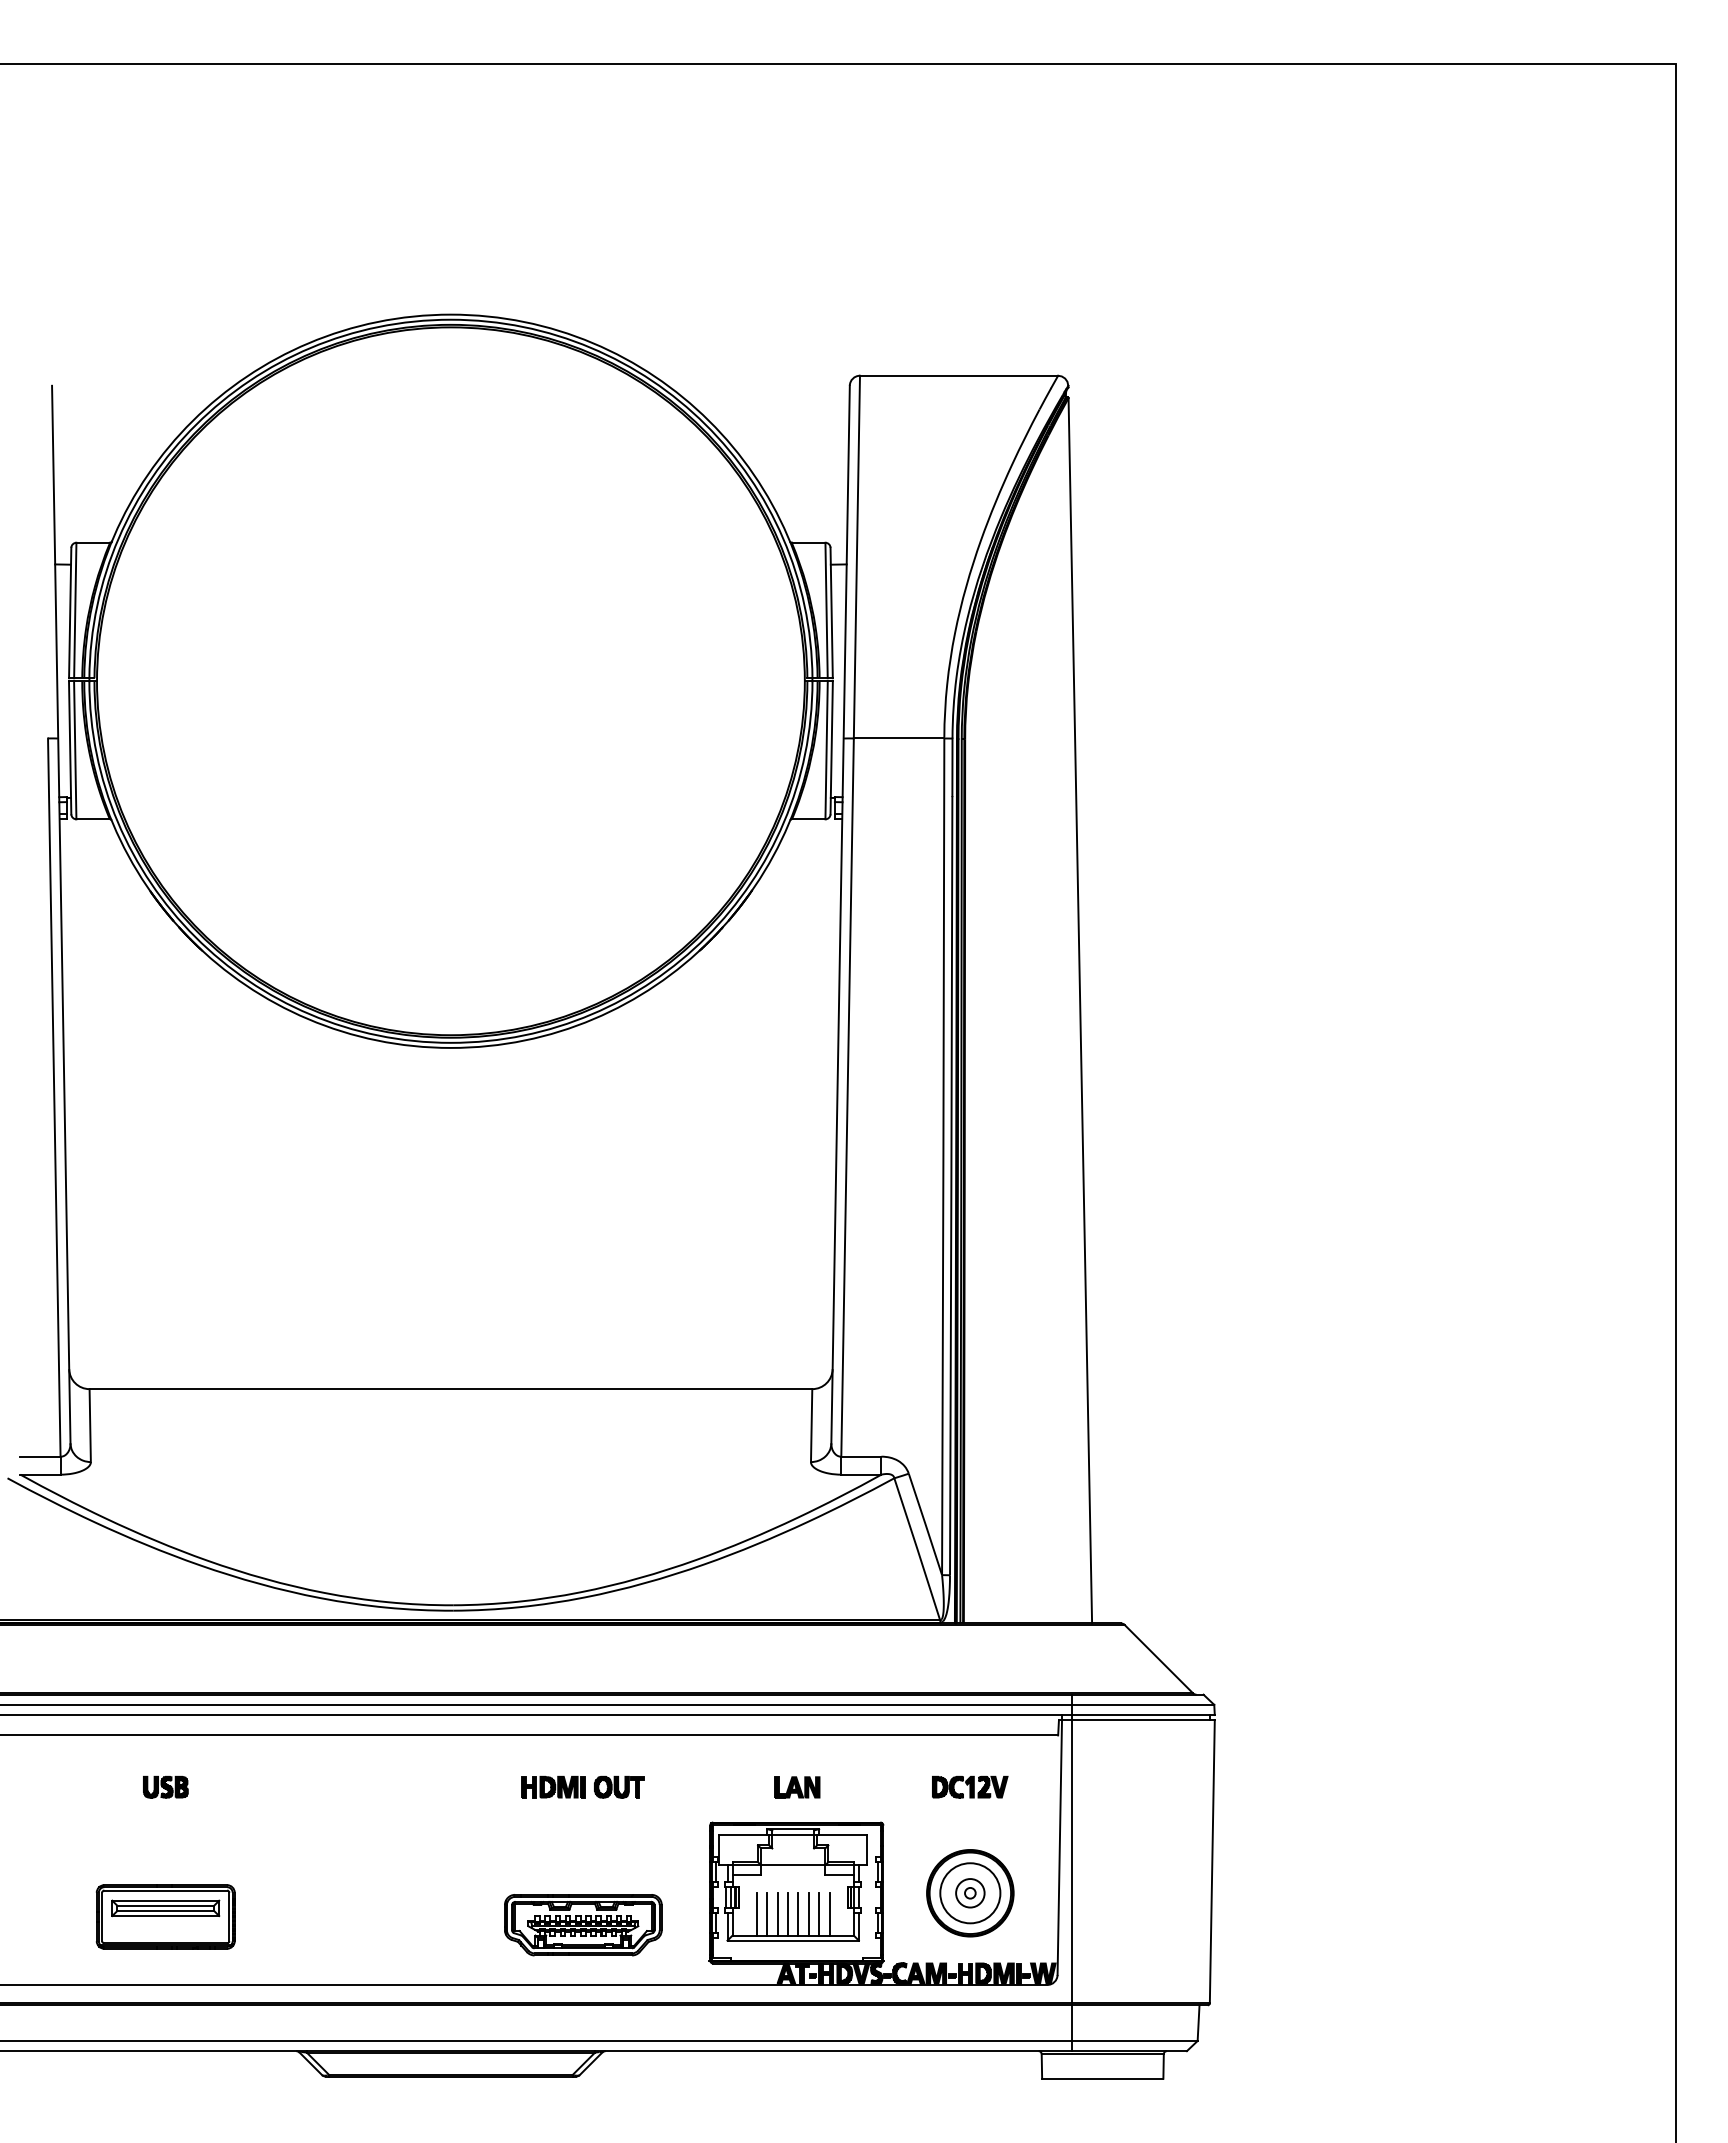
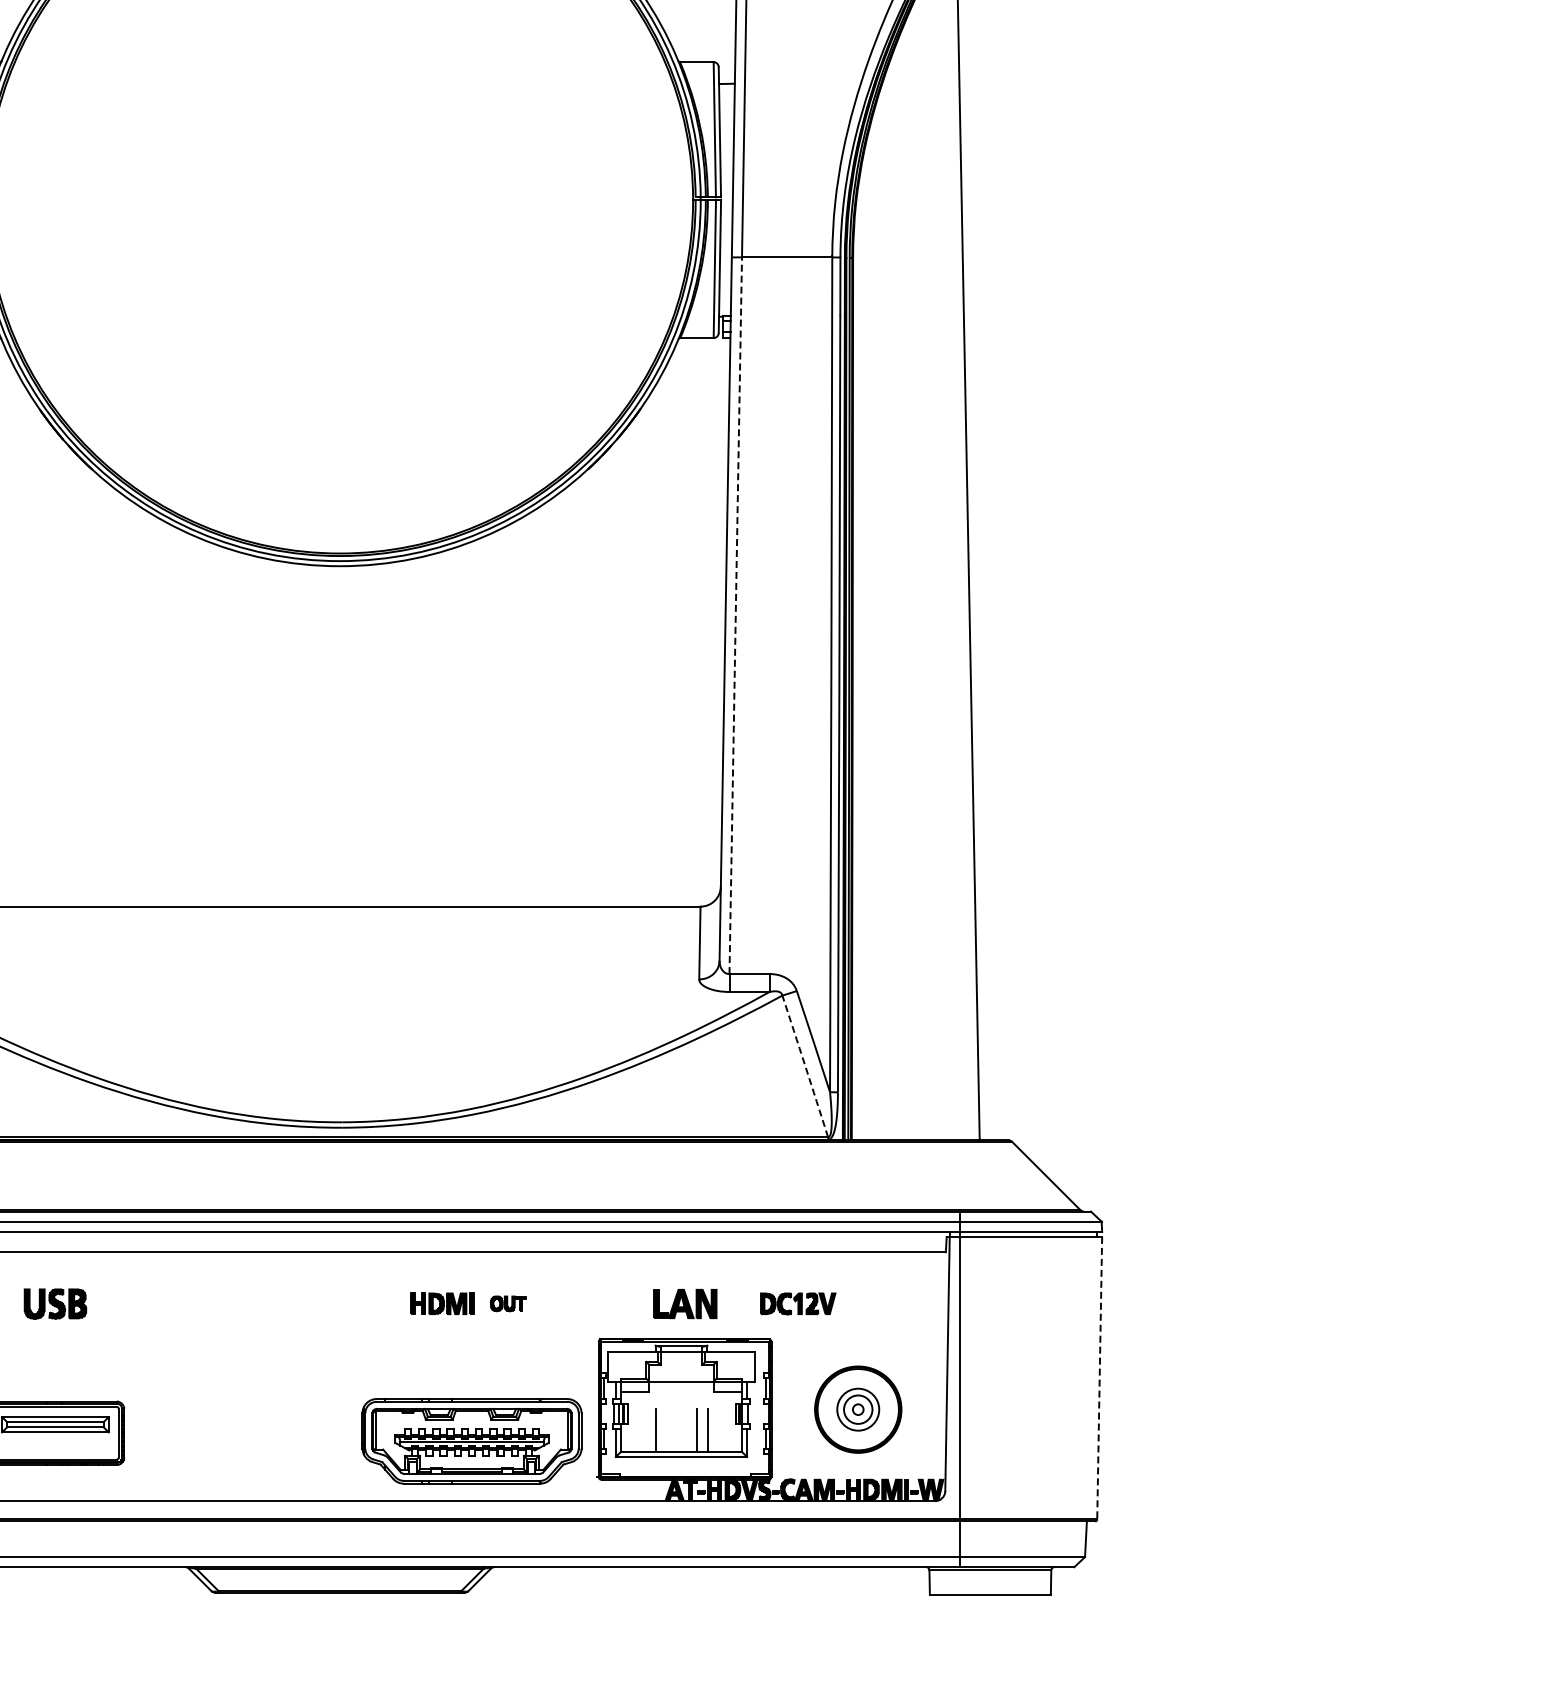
line: (847, 1097) -> (735, 615), solid -> dashed
arc: (917, 1549) -> (805, 1066), solid -> dashed
part: (165, 1786) -> (55, 1303), size x1.4
part: (619, 1786) -> (508, 1303), size x0.7
part: (970, 1786) -> (798, 1303), moved
part: (797, 1787) -> (685, 1304), size x1.4
line: (1212, 1861) -> (1099, 1377), solid -> dashed
circle: (970, 1893) -> (858, 1409), size x0.7
line: (756, 1914) -> (644, 1430), removed
line: (777, 1914) -> (665, 1430), removed
line: (788, 1914) -> (676, 1430), removed
line: (798, 1914) -> (686, 1430), removed
line: (829, 1914) -> (717, 1430), removed
part: (583, 1925) -> (472, 1441), size x1.4

